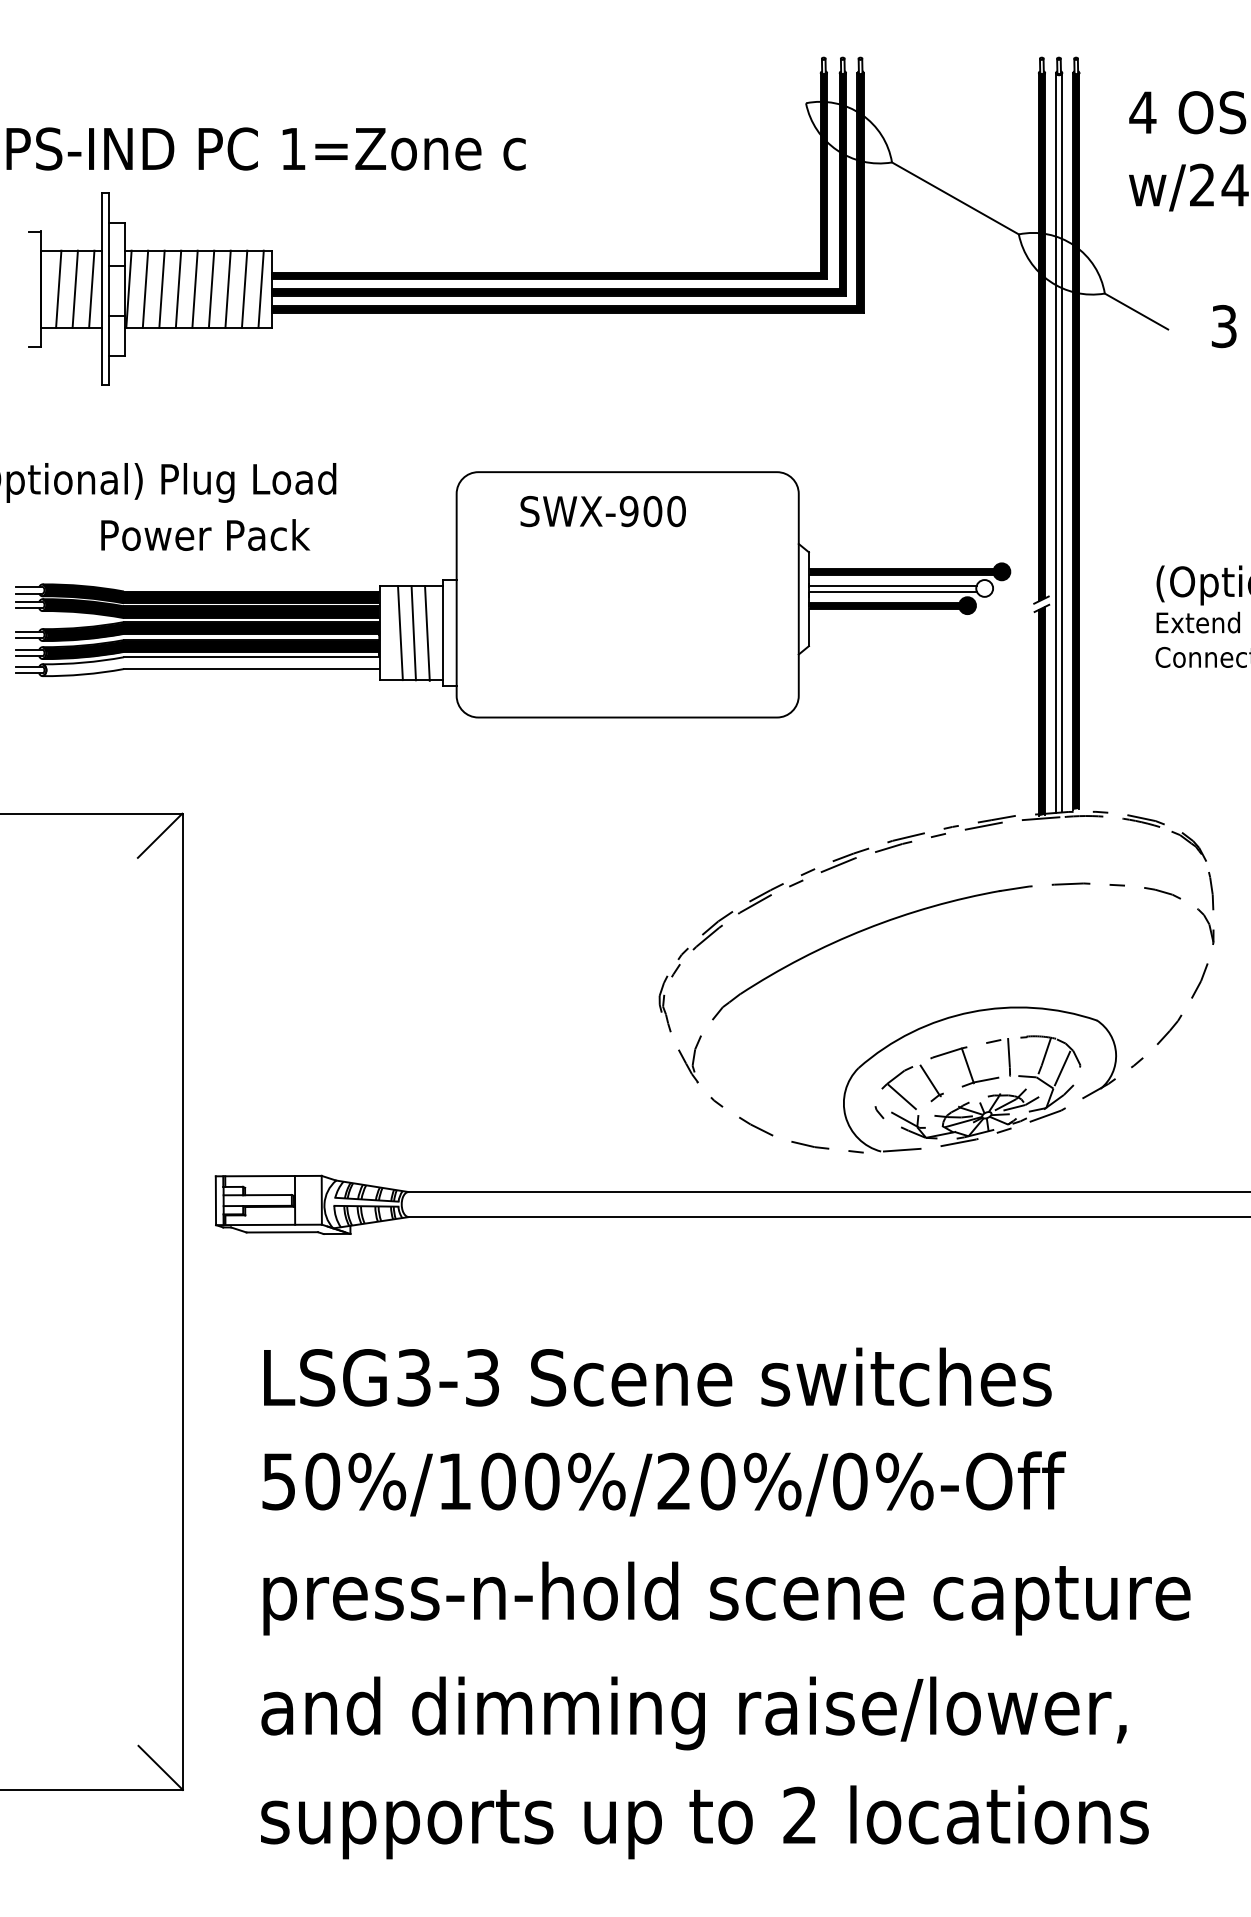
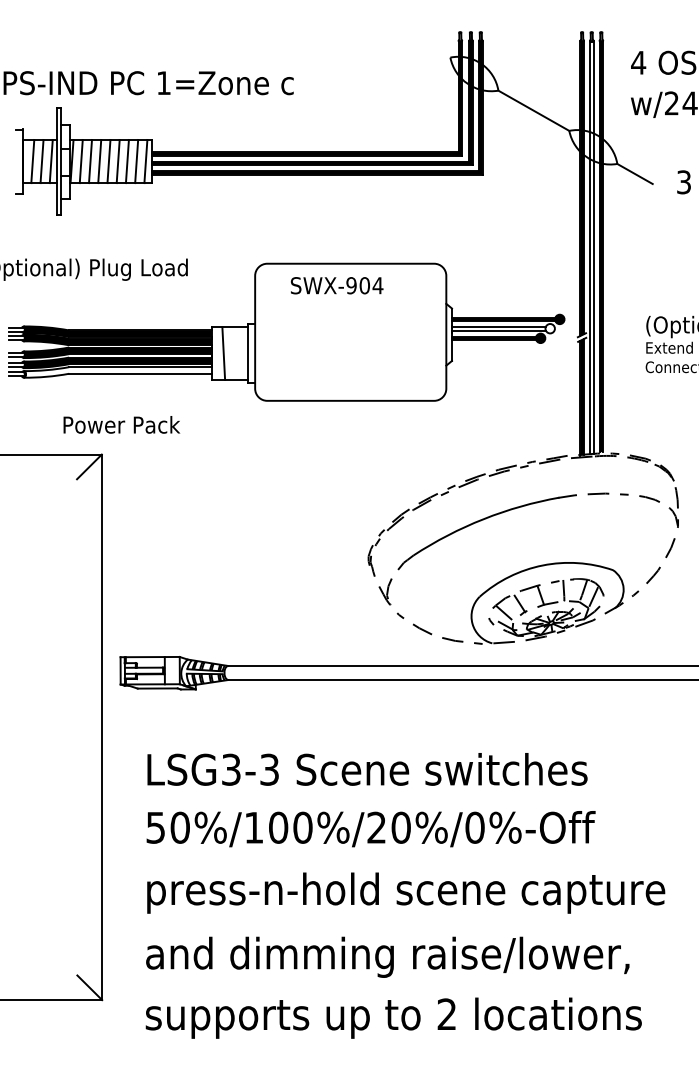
text: (675, 511) -> (377, 285), SWX-900 -> SWX-904
text: (204, 534) -> (121, 424), moved
line: (412, 632) -> (230, 353), removed
line: (426, 632) -> (238, 353), removed

